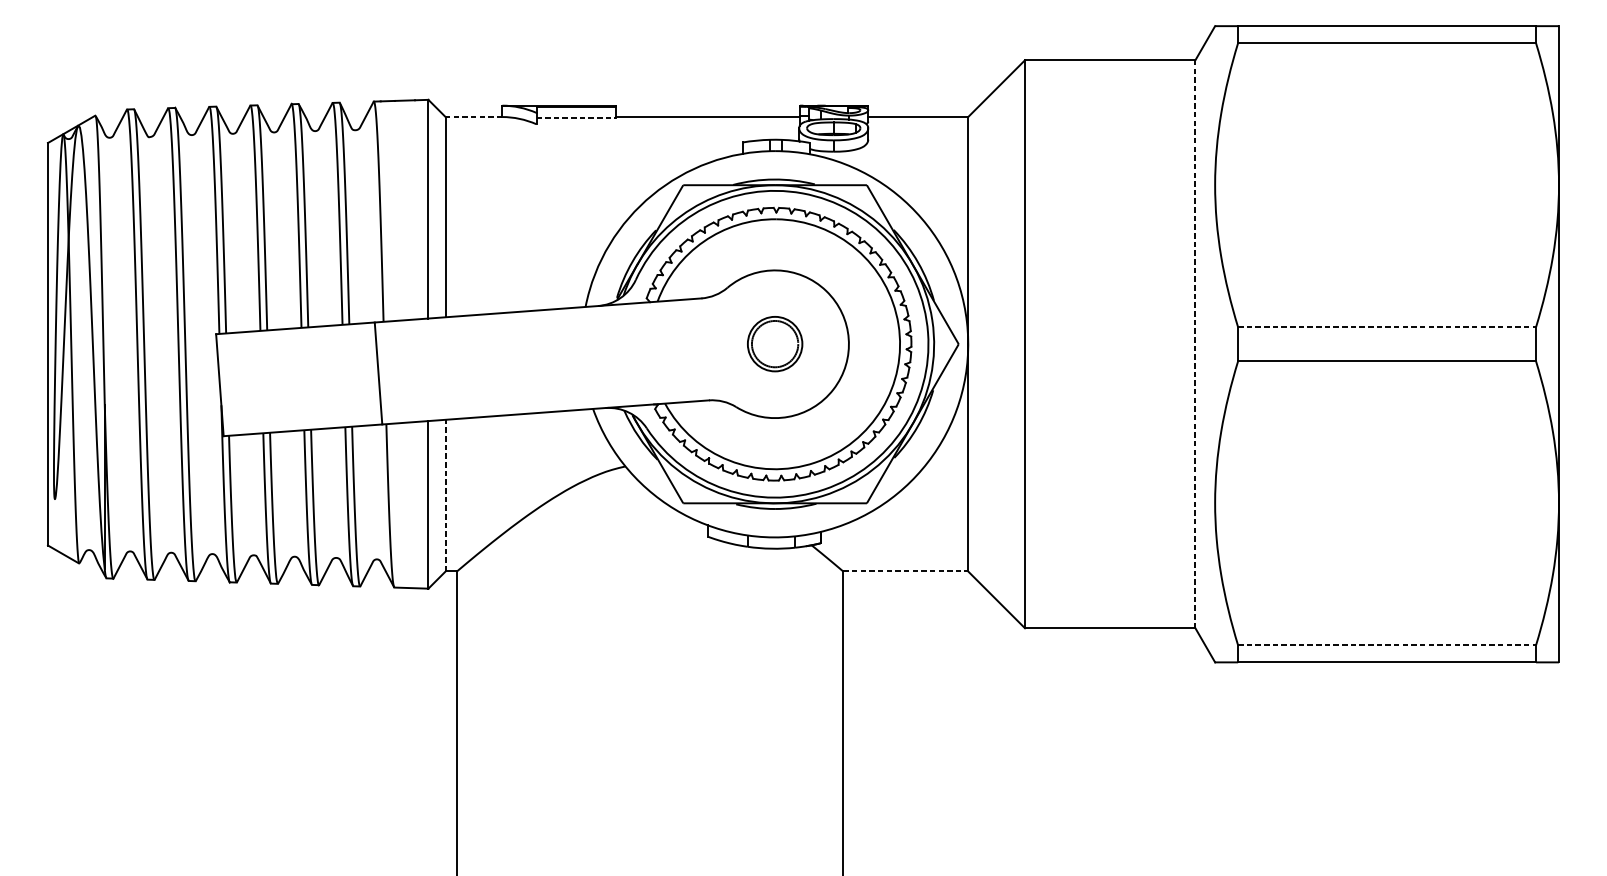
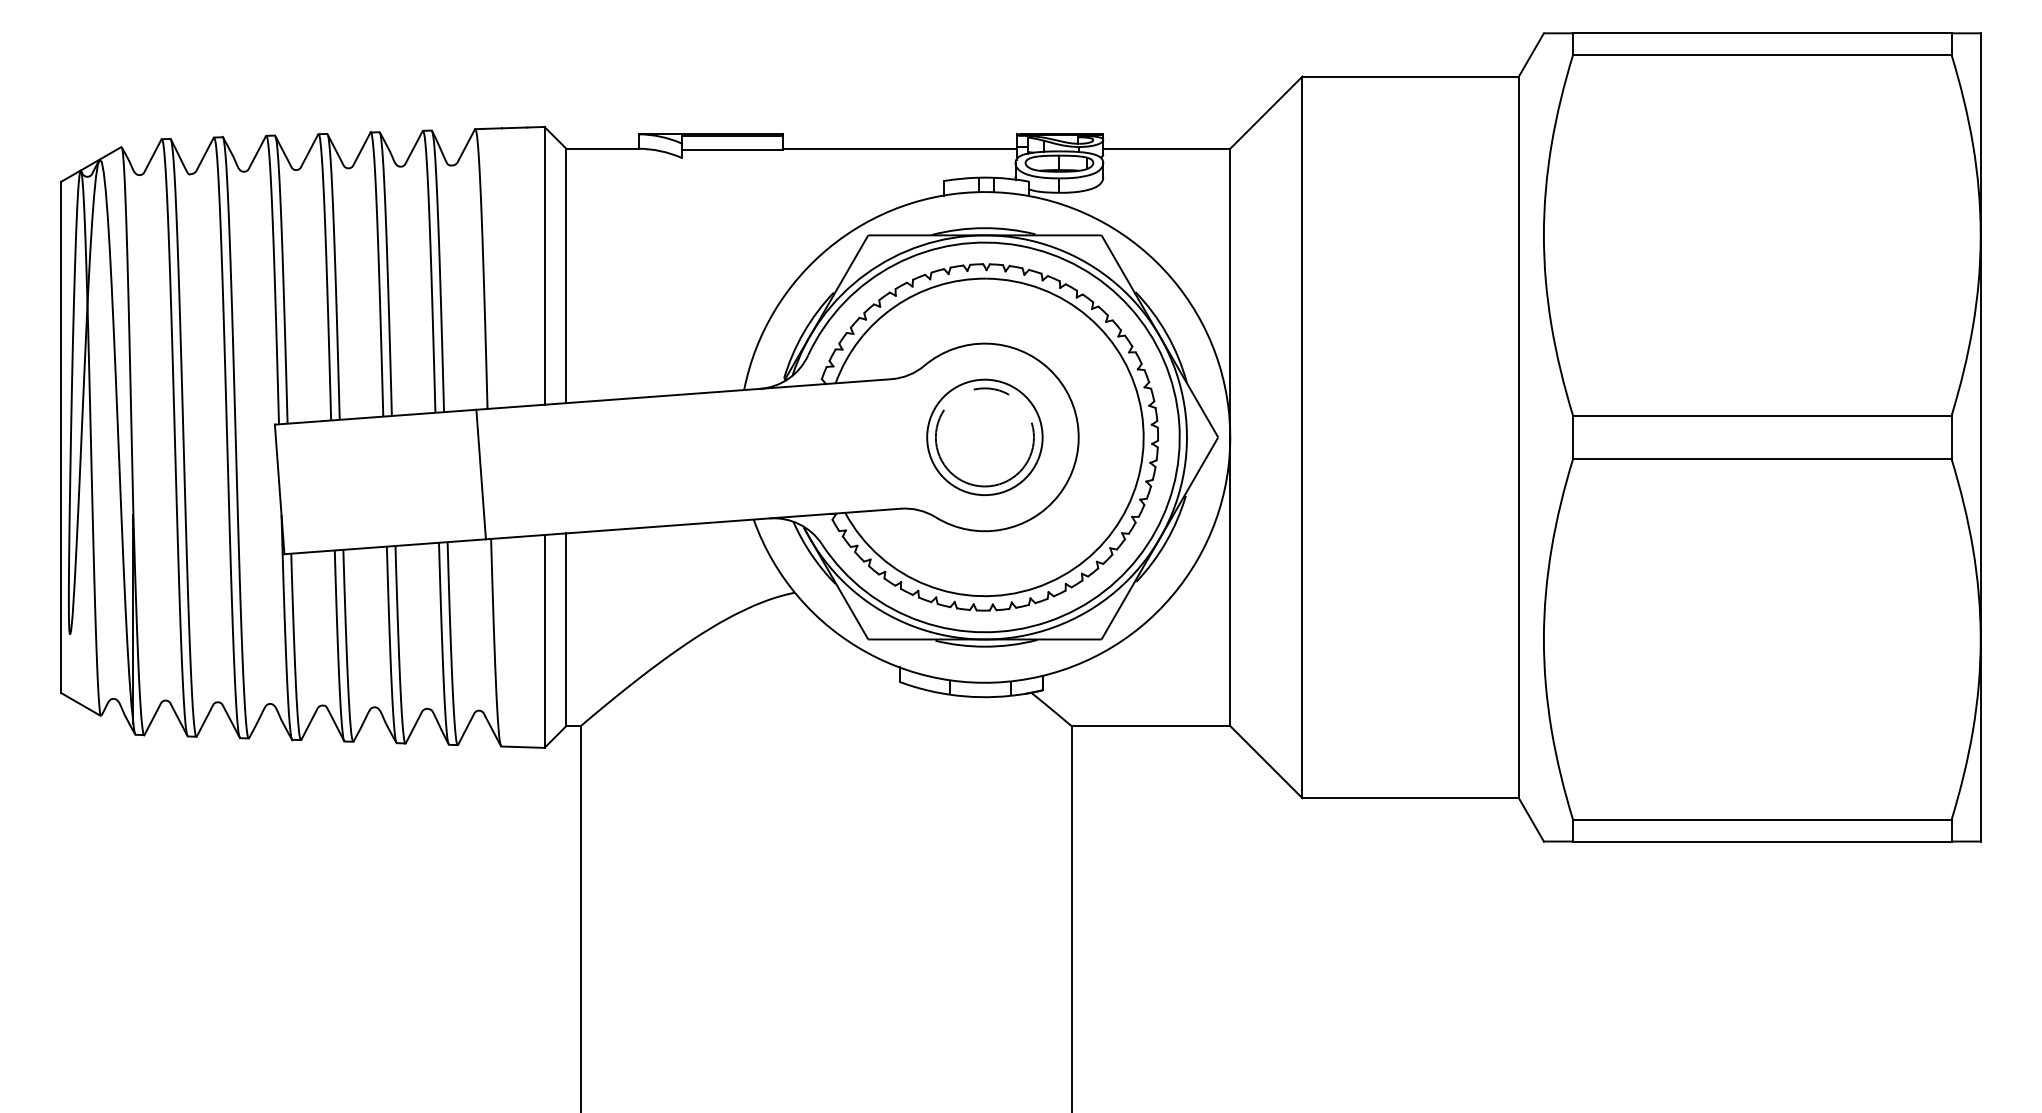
line: (473, 116) -> (601, 148), dashed -> solid
line: (576, 118) -> (732, 150), dashed -> solid
line: (1387, 327) -> (1762, 415), dashed -> solid
part: (774, 343) -> (984, 436), size x1.67
line: (1195, 344) -> (1518, 437), dashed -> solid
line: (445, 495) -> (566, 629), dashed -> solid
line: (906, 571) -> (1151, 726), dashed -> solid
line: (1387, 645) -> (1762, 819), dashed -> solid

